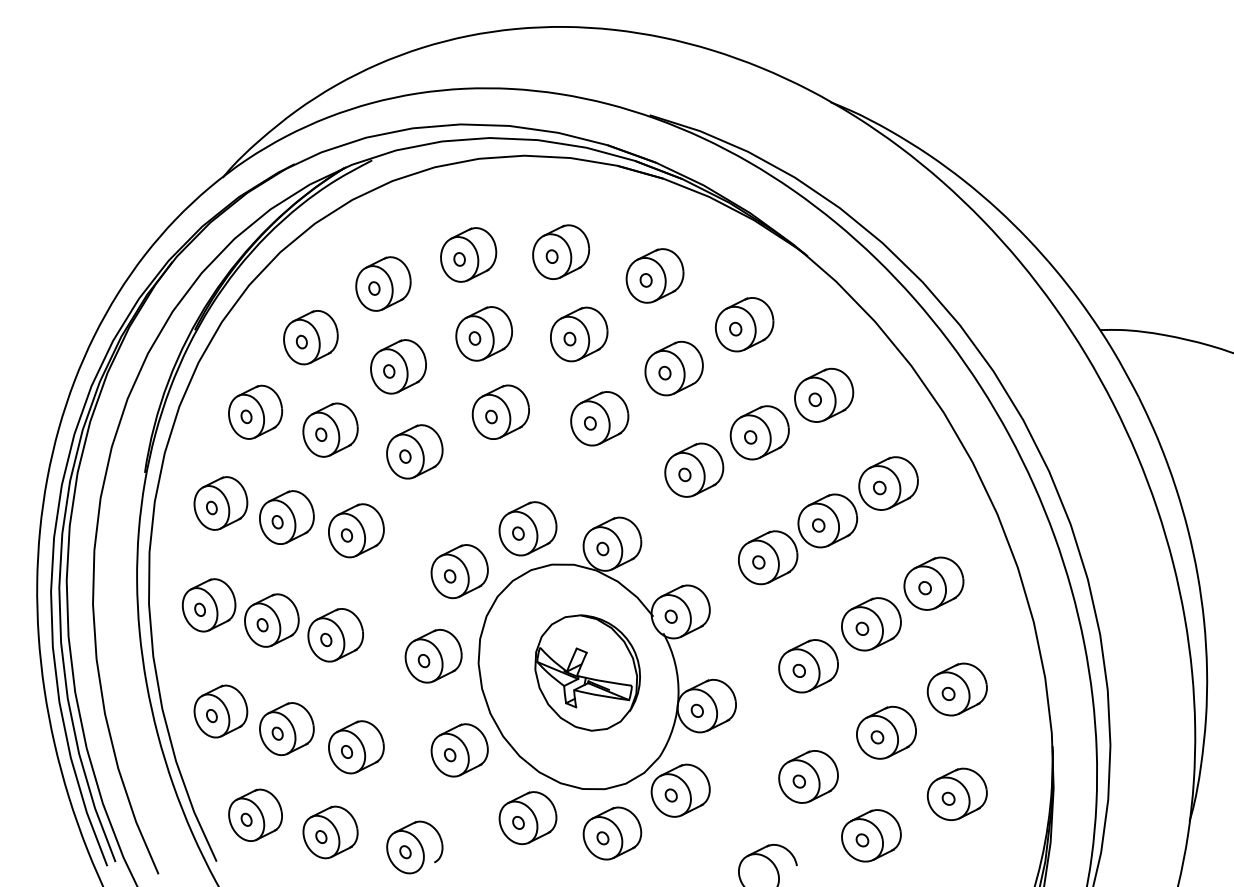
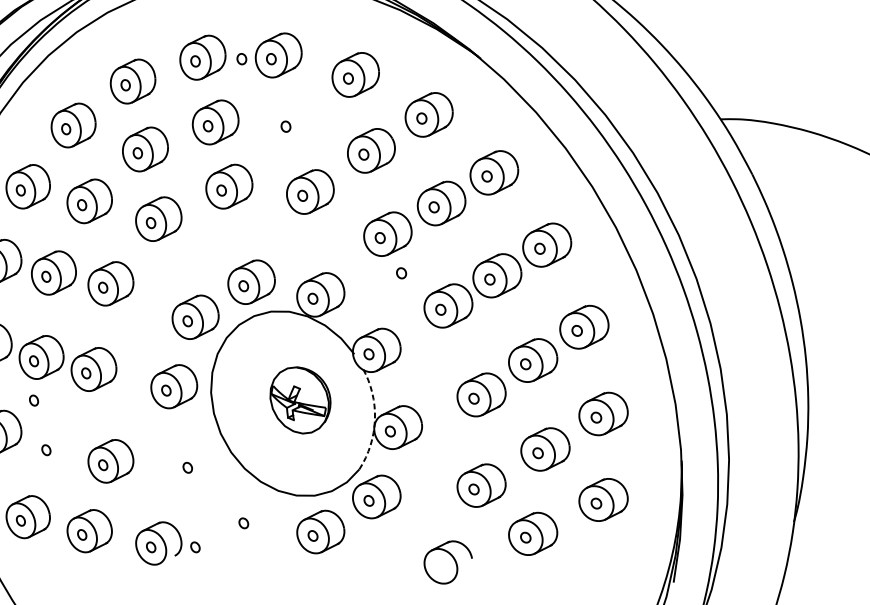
part: (515, 256) -> (241, 59), added
part: (579, 334) -> (293, 122), removed
part: (710, 517) -> (401, 272), added
part: (587, 672) -> (300, 400), size x0.7
part: (262, 673) -> (33, 400), added
arc: (678, 695) -> (374, 418), solid -> dashed
part: (286, 729) -> (53, 446), removed
part: (459, 750) -> (195, 463), removed
part: (527, 818) -> (251, 519), removed
part: (459, 852) -> (195, 547), added

